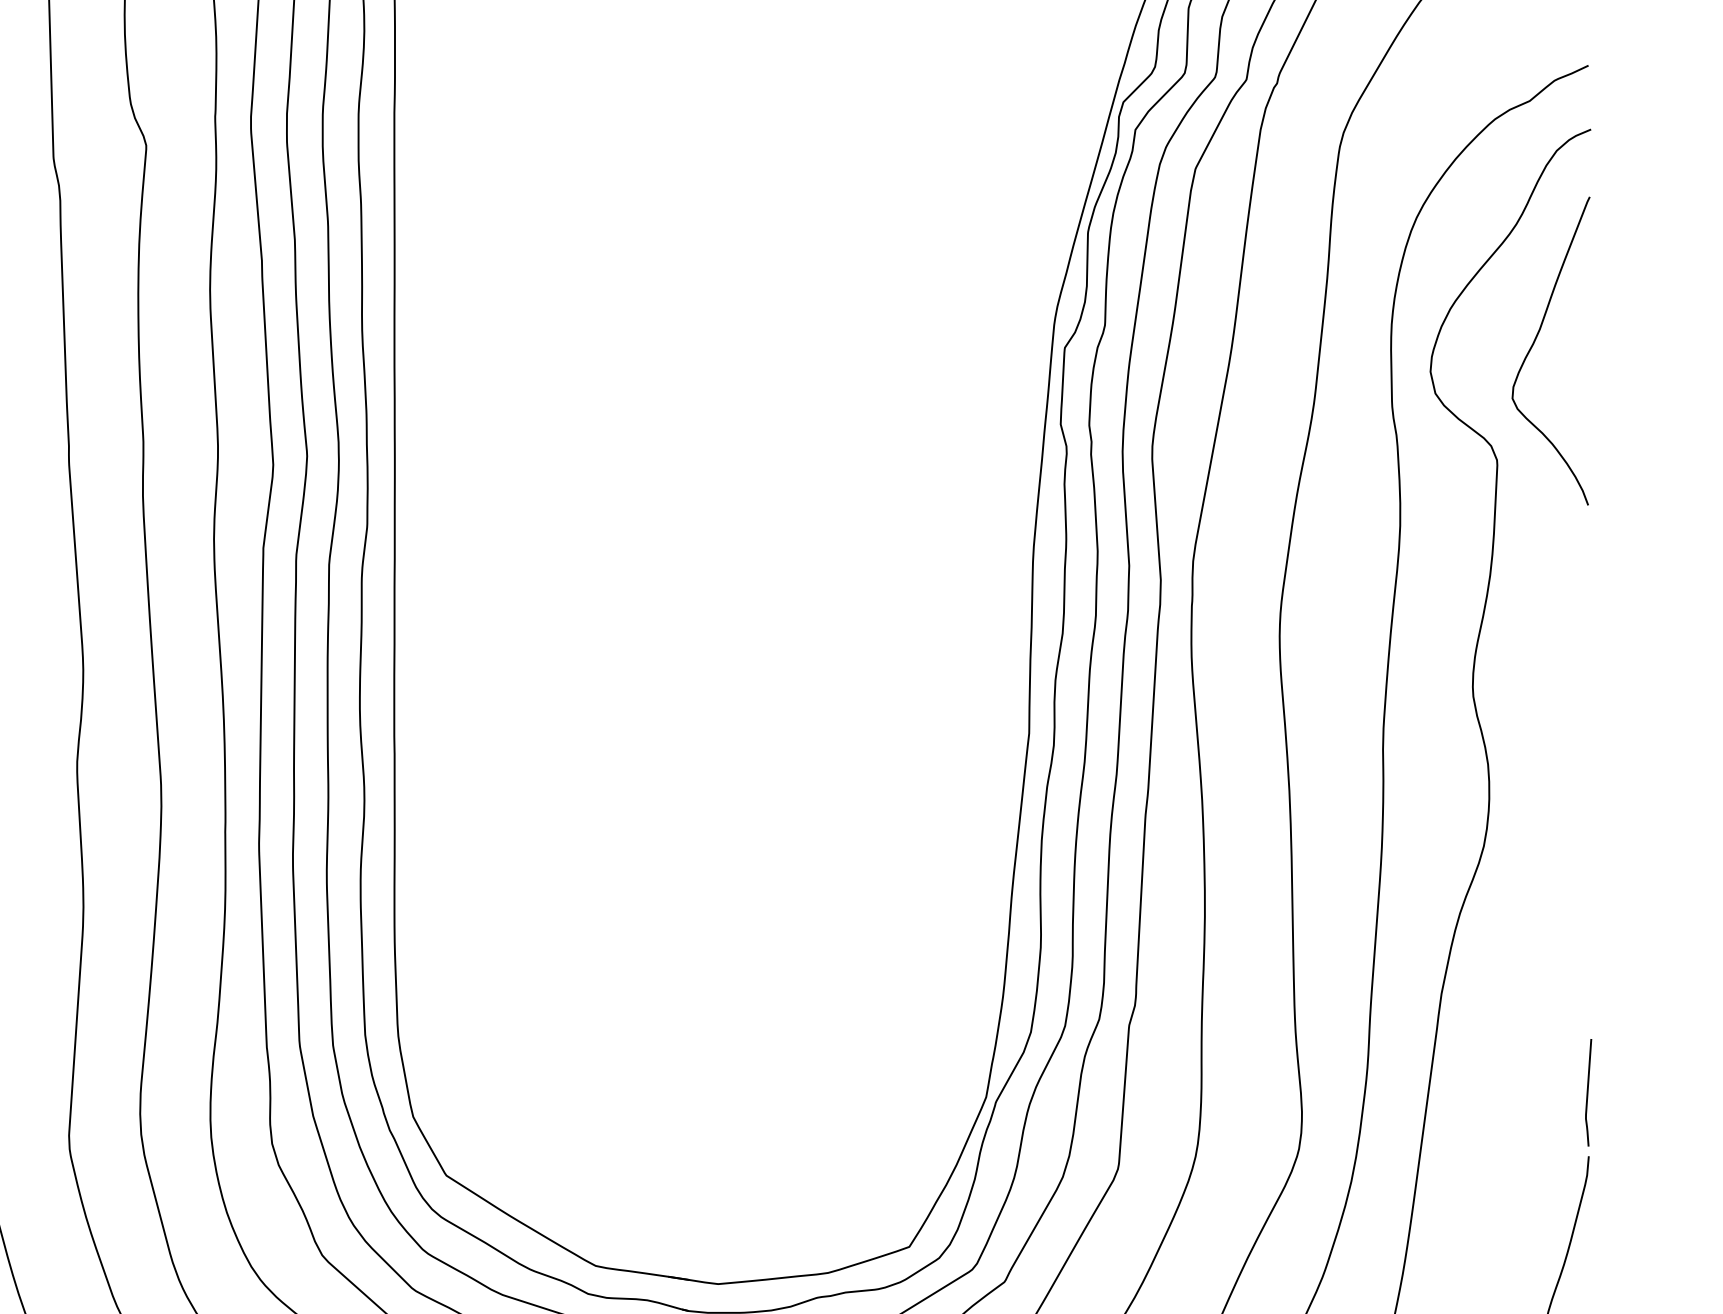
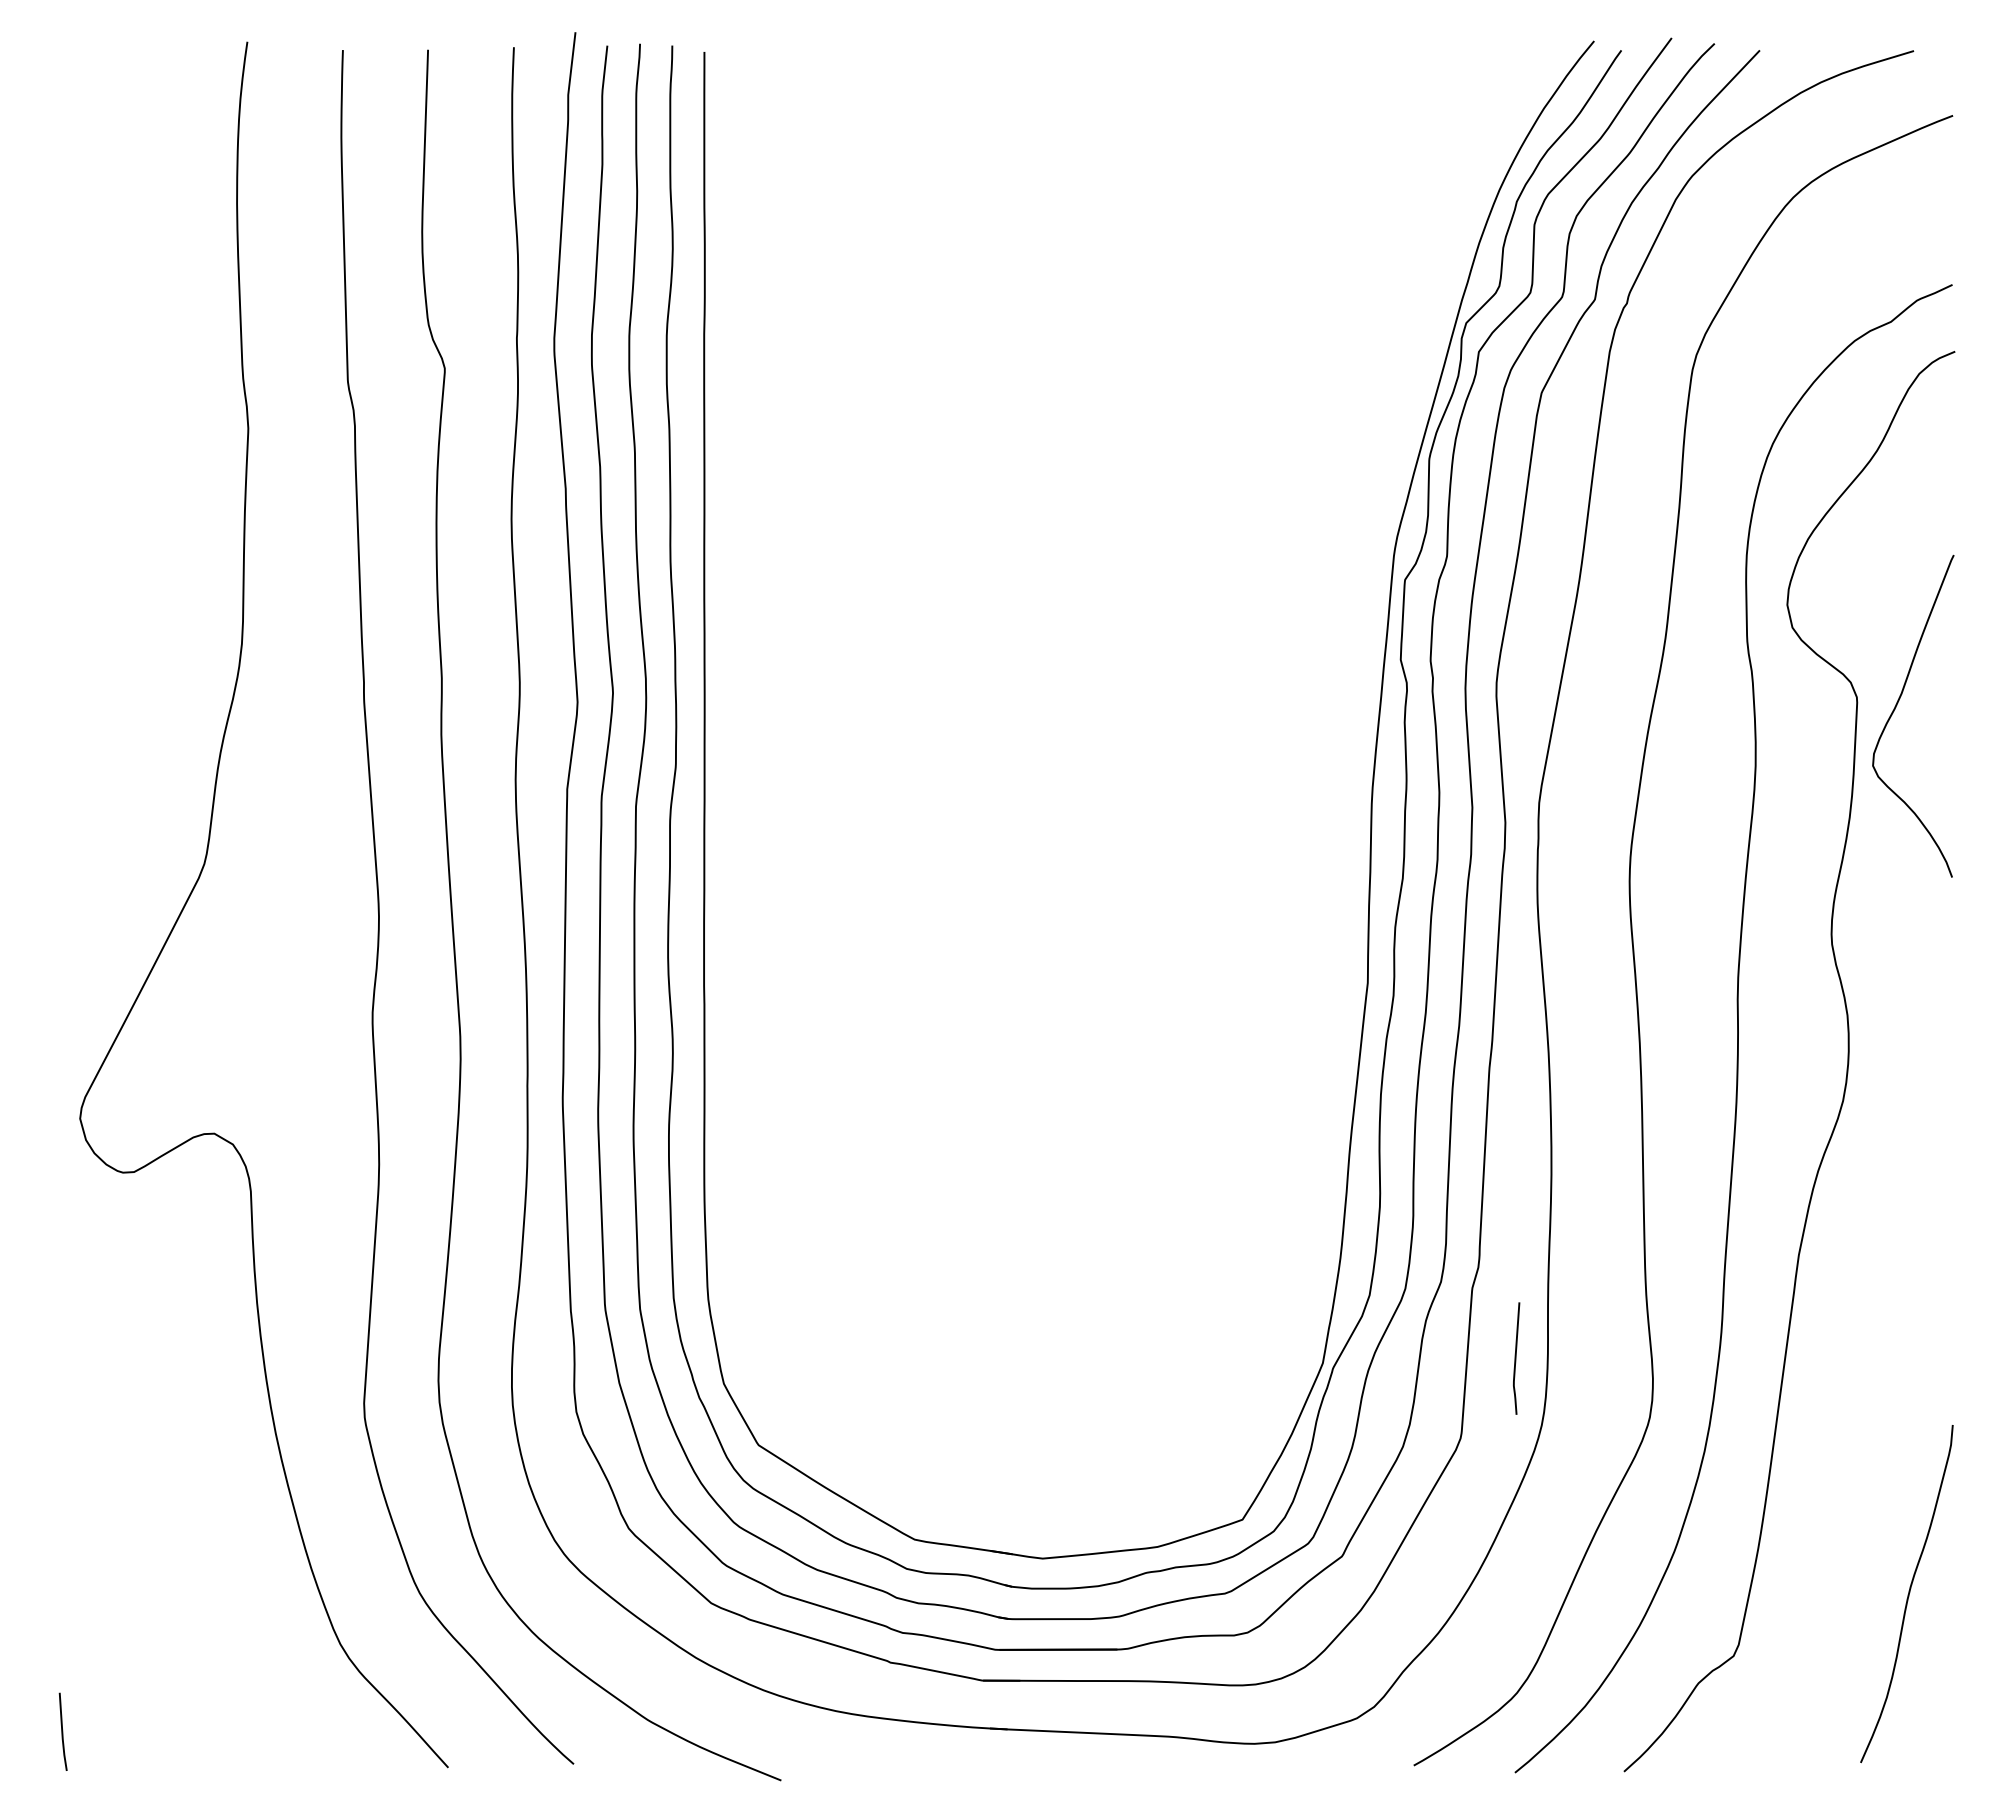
curve: (1534, 342) -> (1896, 707), moved
curve: (1588, 1092) -> (1516, 1358), moved

